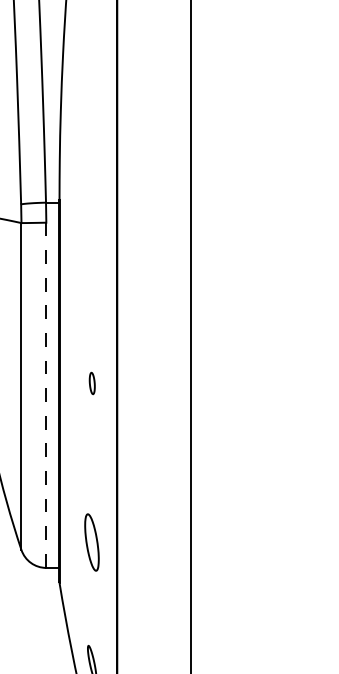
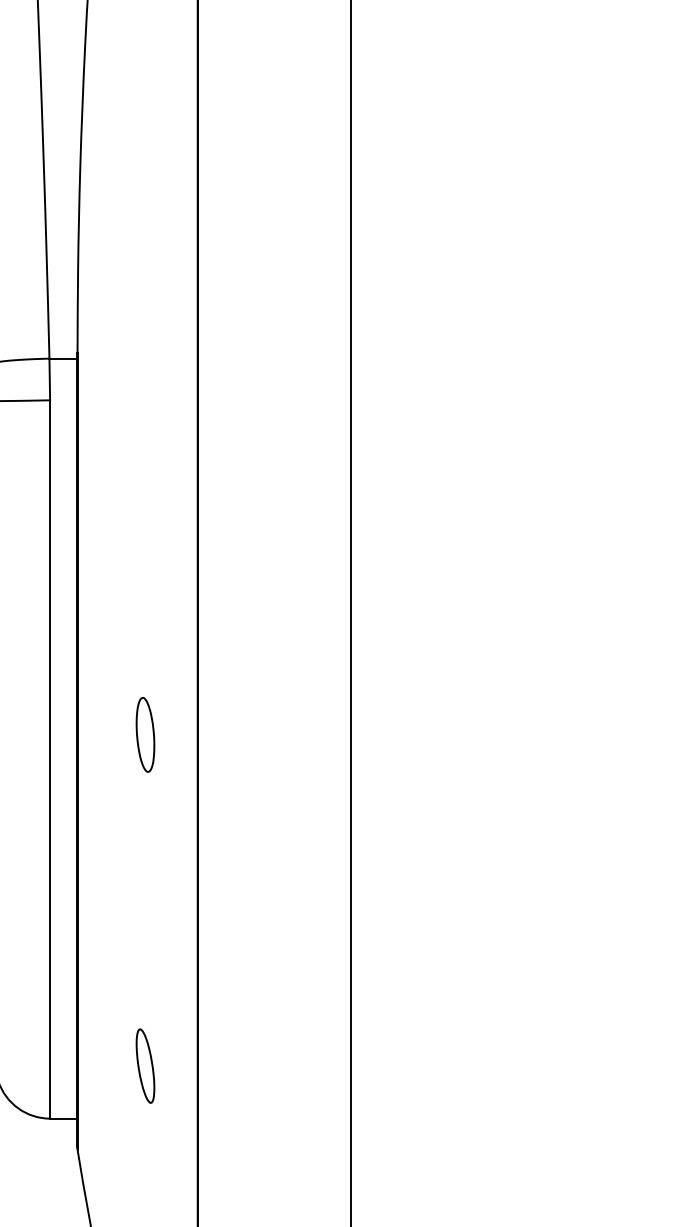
part: (92, 383) -> (146, 734), size x1.67
line: (46, 395) -> (50, 759), dashed -> solid
part: (92, 542) -> (146, 1065), size x0.62

